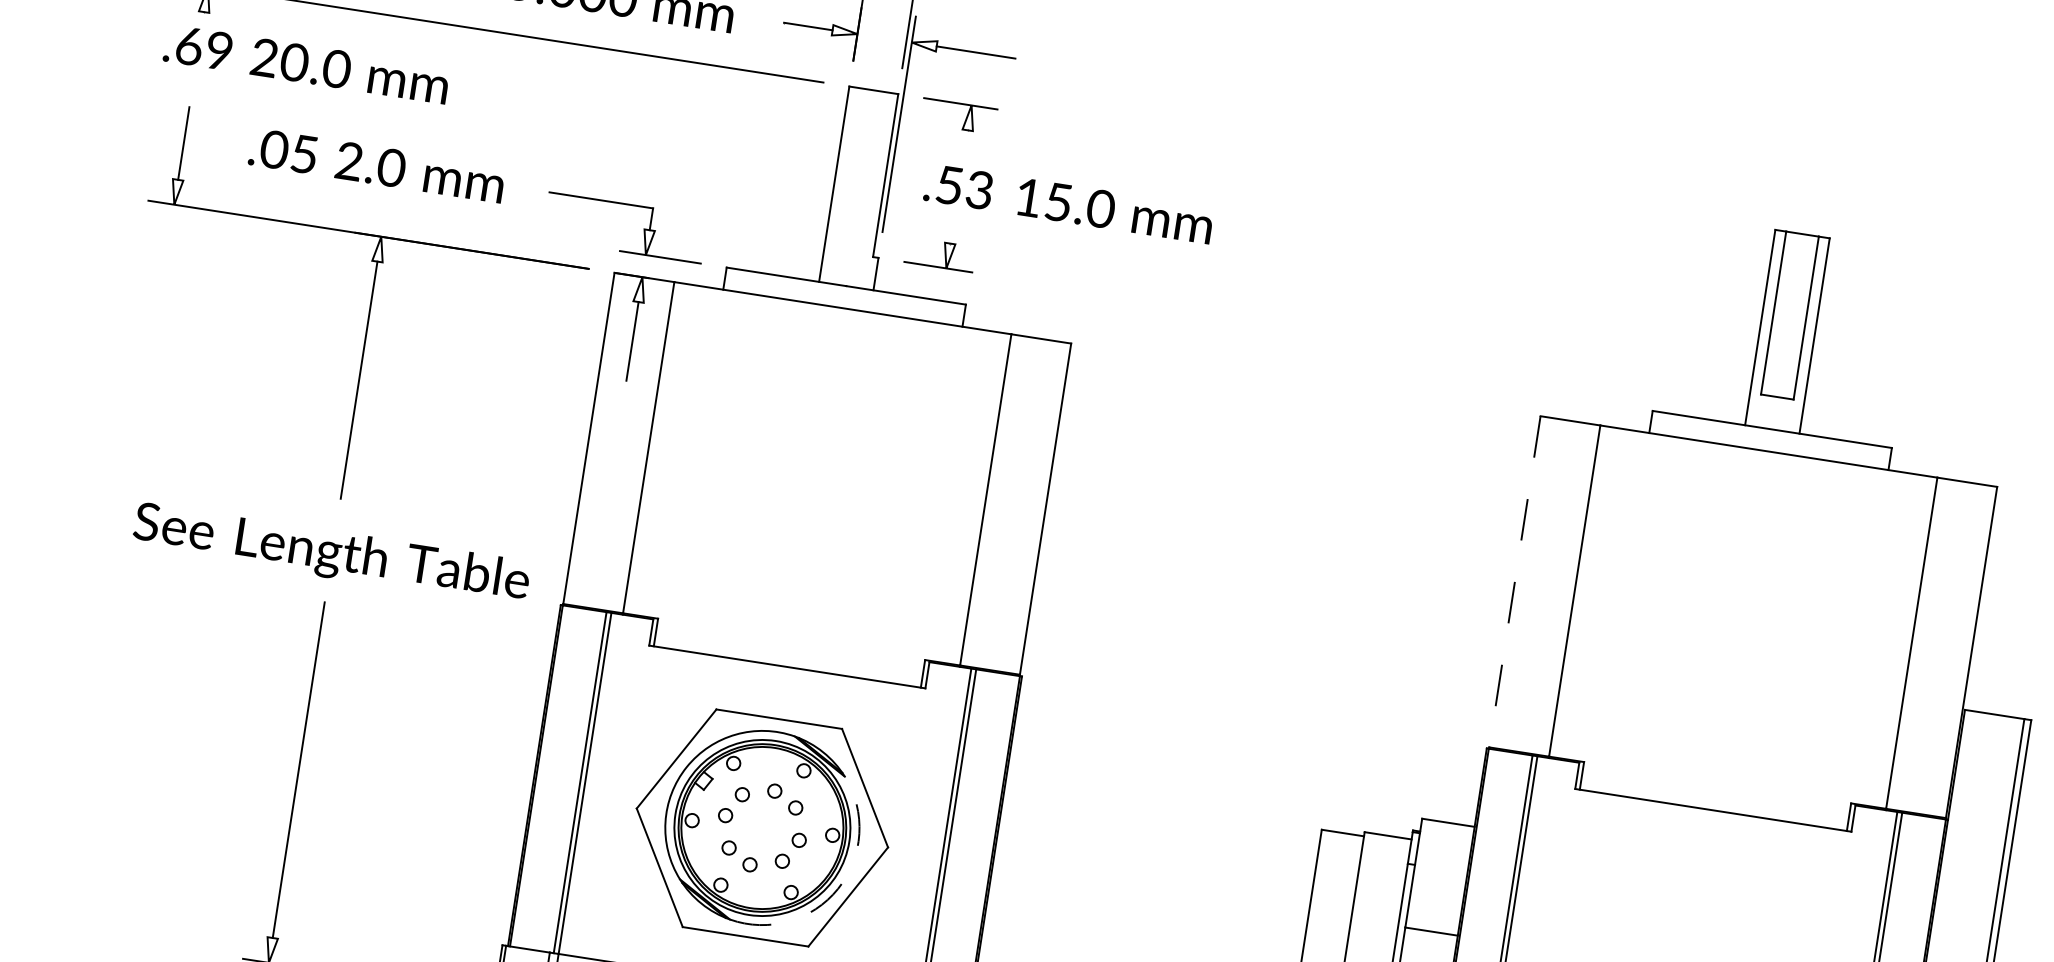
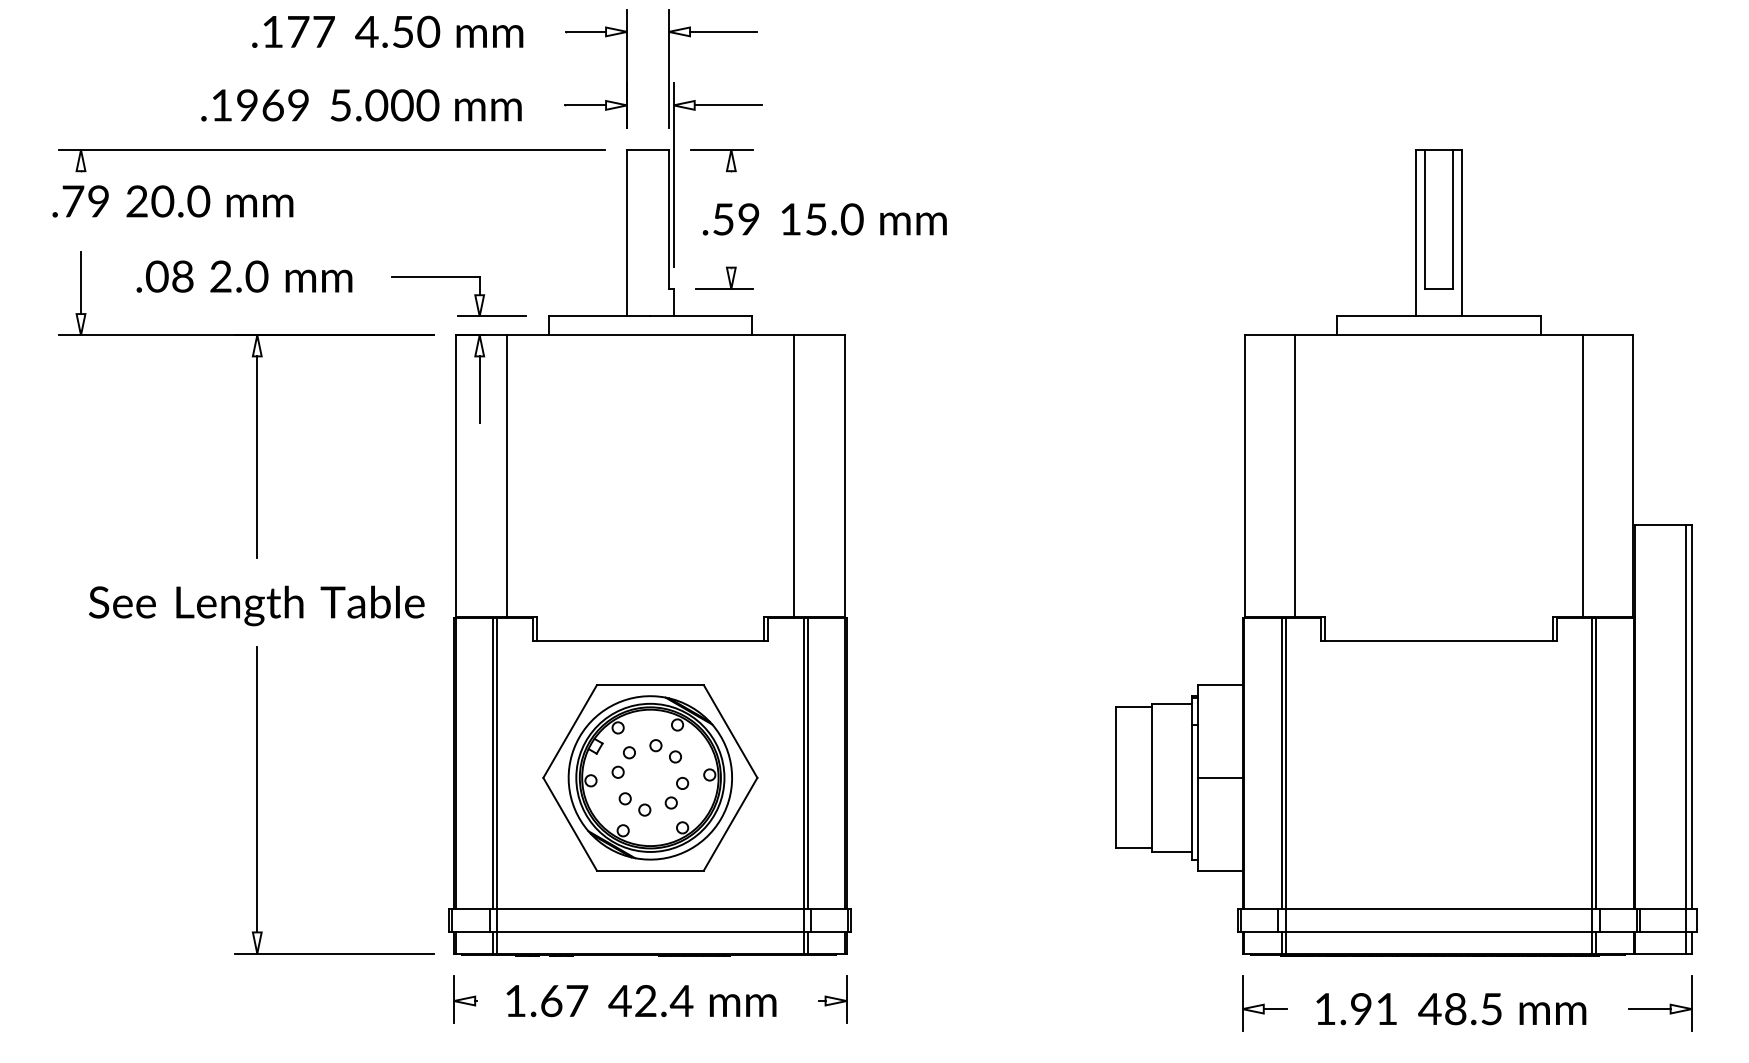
text: (189, 46) -> (73, 201), .69 -> .79
text: (304, 154) -> (182, 276), .05 -> .08
text: (979, 190) -> (748, 219), .53 -> .59
line: (1514, 582) -> (1244, 476), dashed -> solid
arc: (838, 888) -> (721, 818), dashed -> solid

